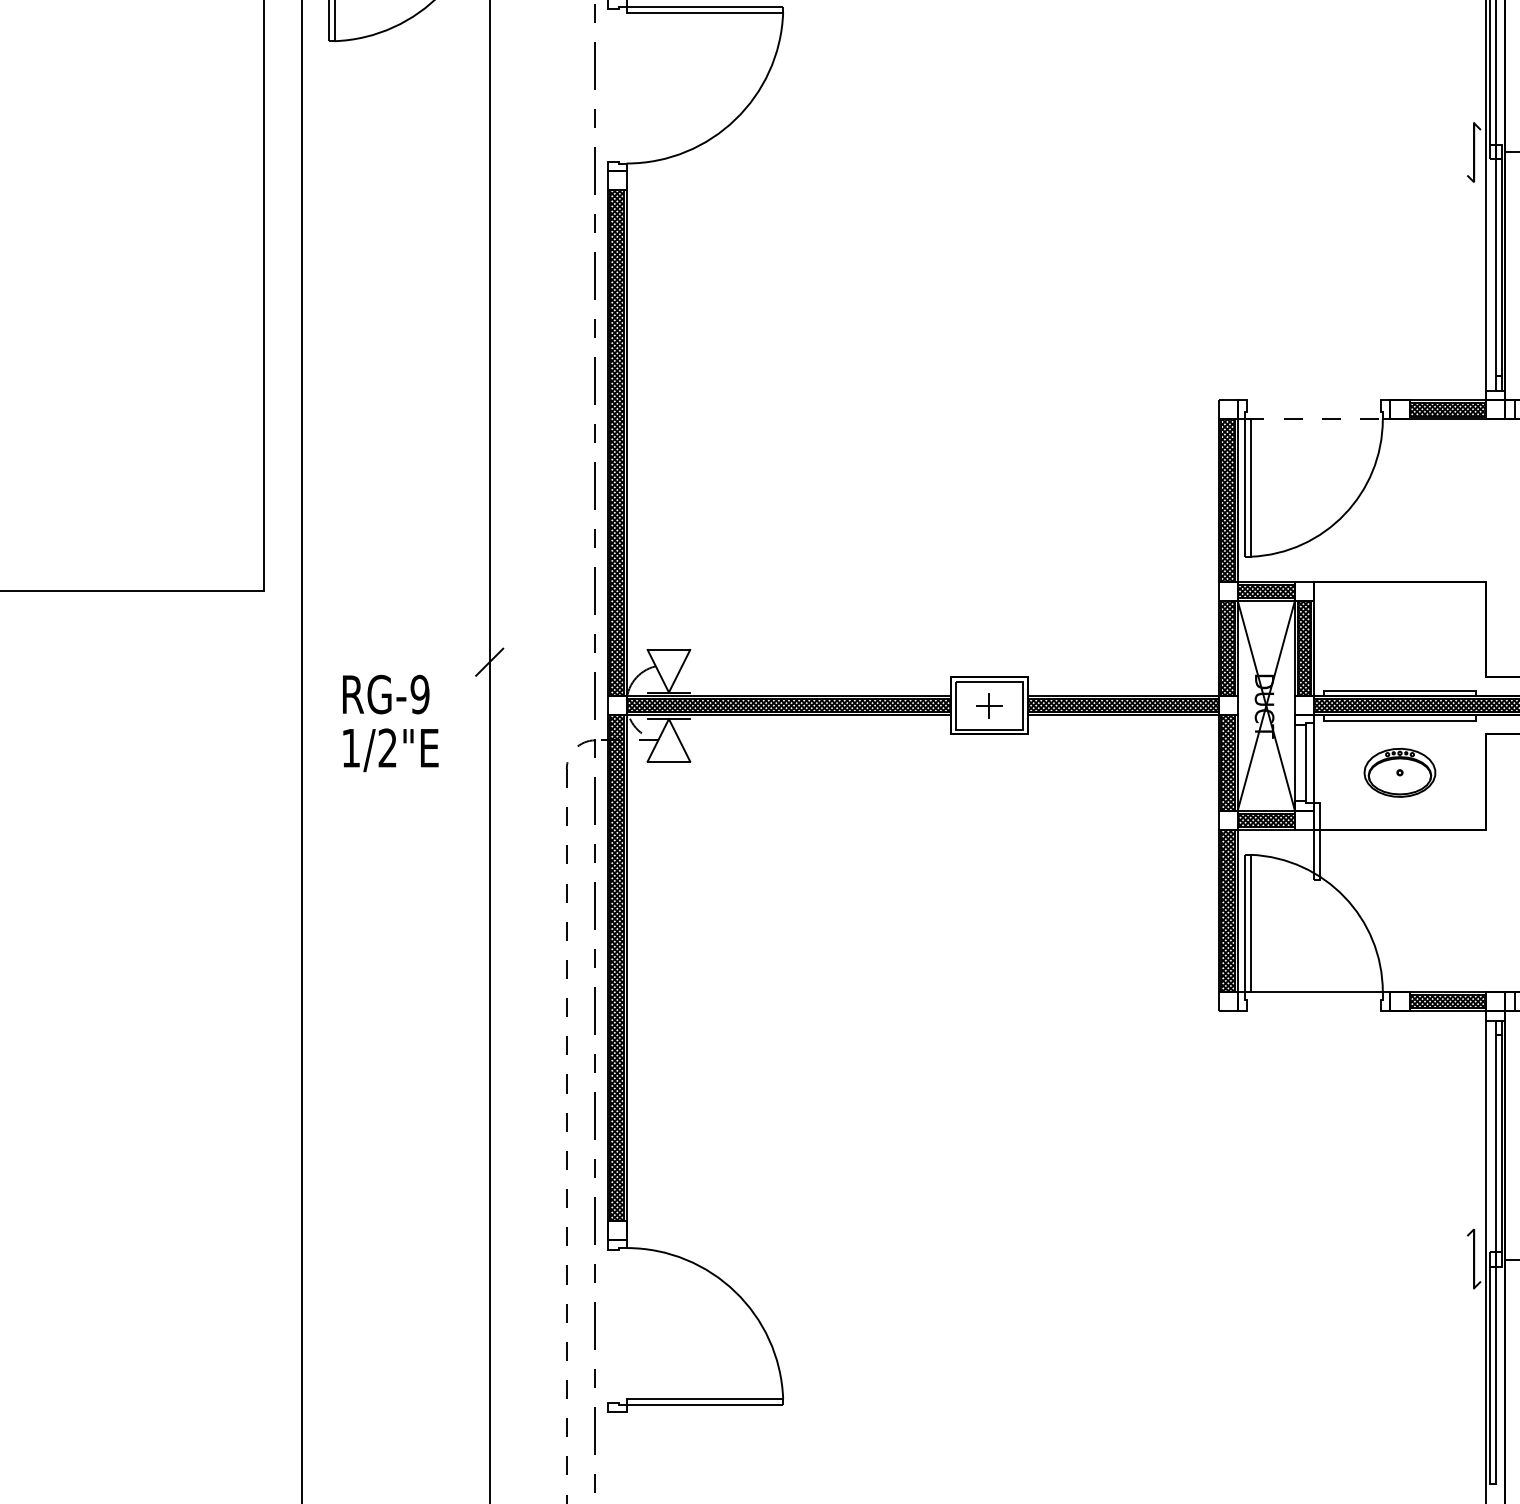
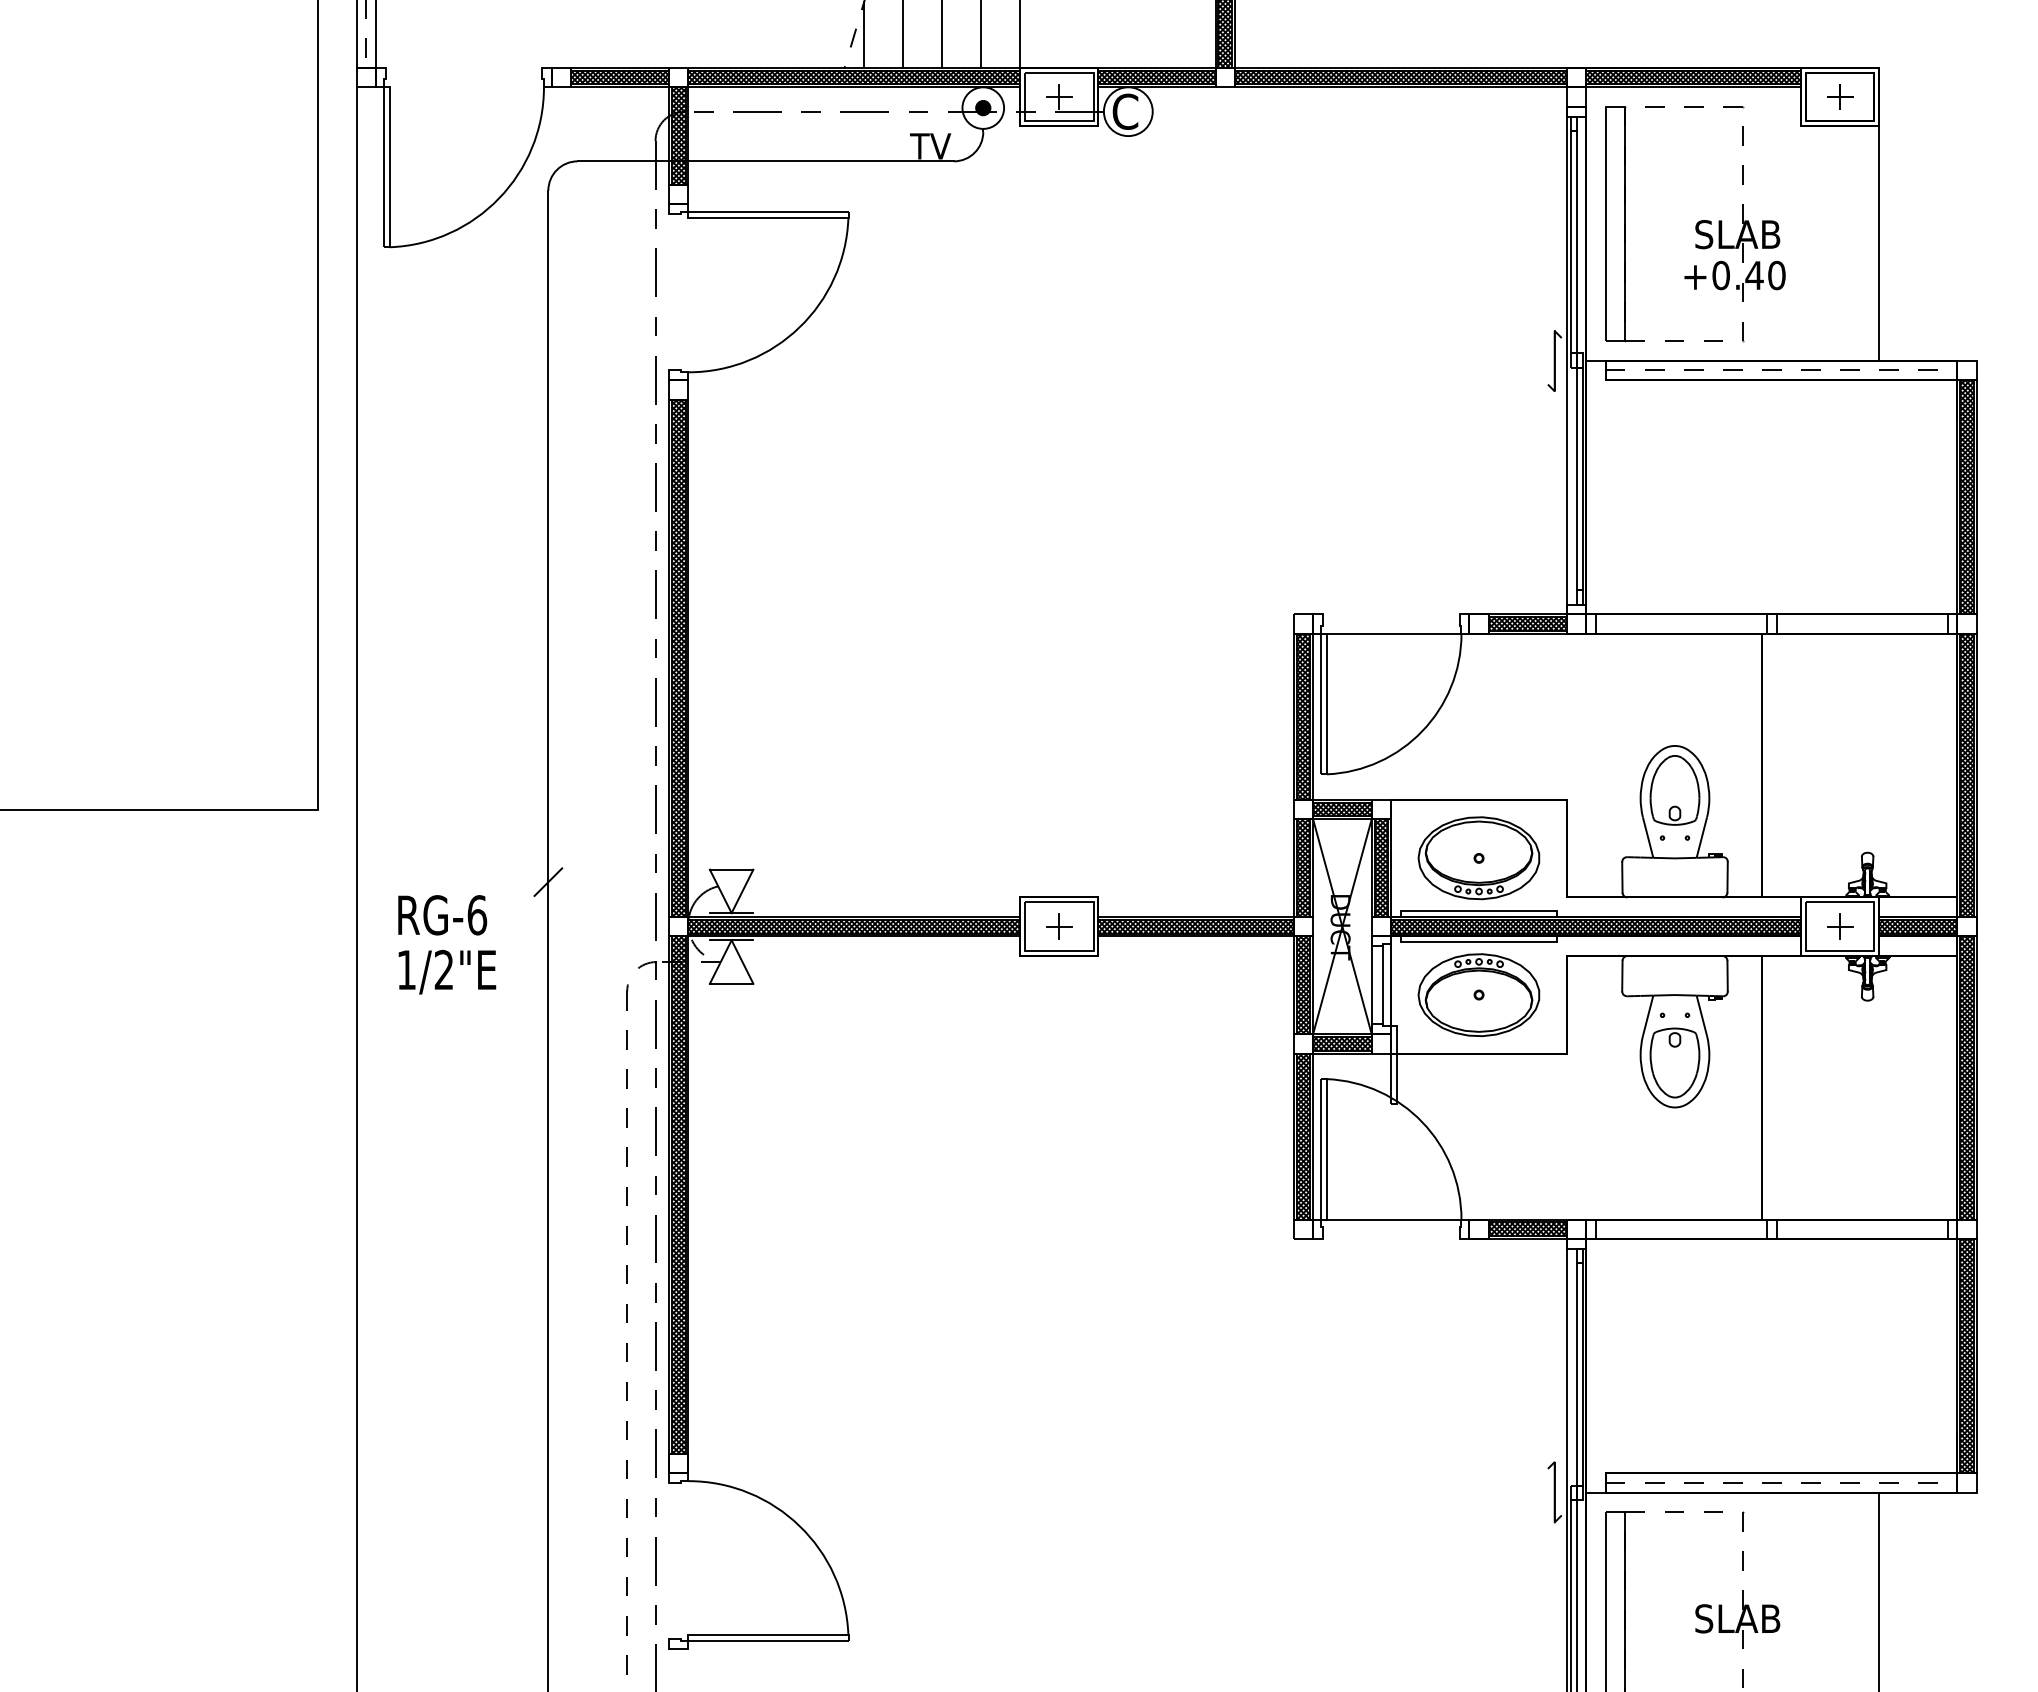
line: (1314, 418) -> (1391, 633), dashed -> solid
part: (1399, 639) -> (1478, 858), added
text: (420, 694) -> (477, 915), RG-9 -> RG-6
part: (1399, 773) -> (1478, 995), size x1.67

